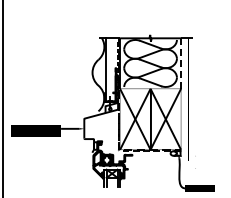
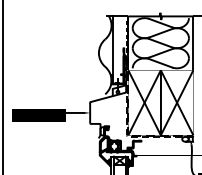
line: (181, 63) -> (193, 43), dashed -> solid

